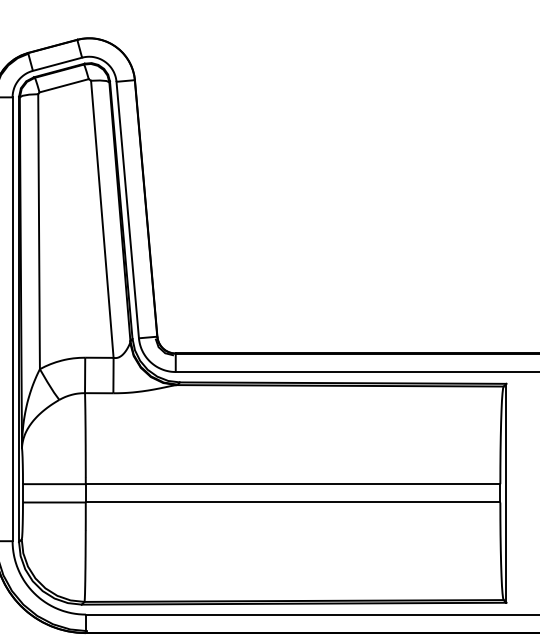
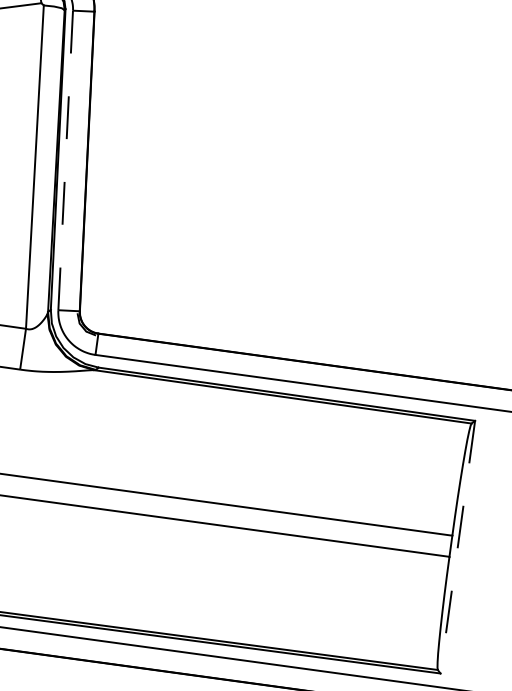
line: (127, 210) -> (65, 160), solid -> dashed
line: (506, 493) -> (457, 547), solid -> dashed

